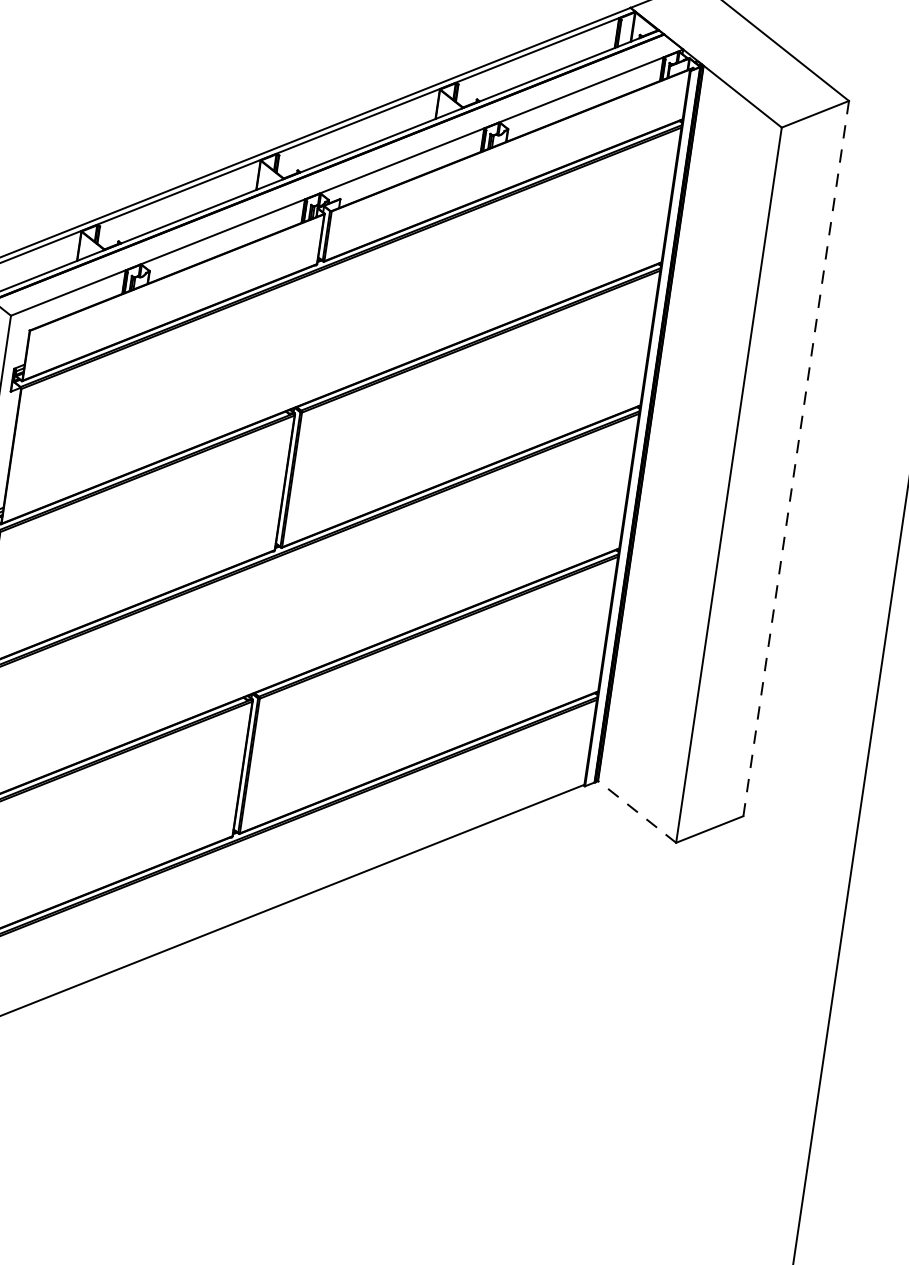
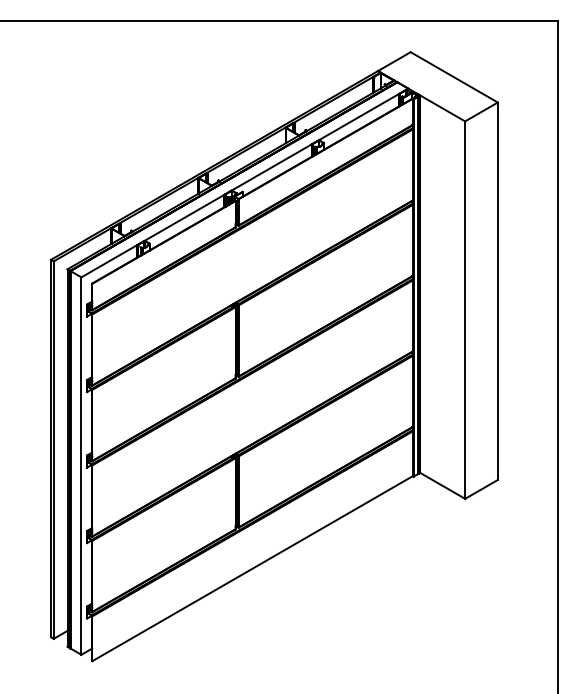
line: (795, 458) -> (497, 291), dashed -> solid
line: (636, 811) -> (442, 485), dashed -> solid

